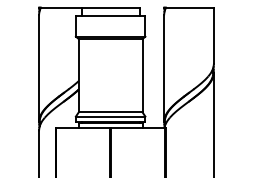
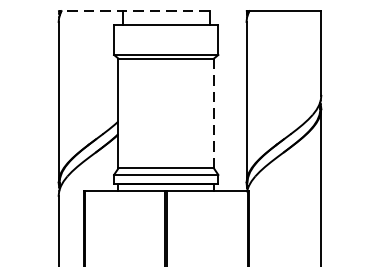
line: (88, 7) -> (132, 11), solid -> dashed
line: (142, 75) -> (214, 113), solid -> dashed

